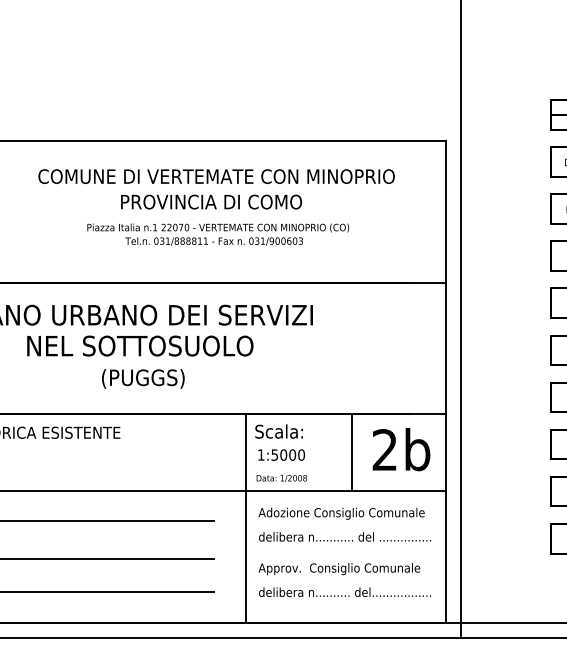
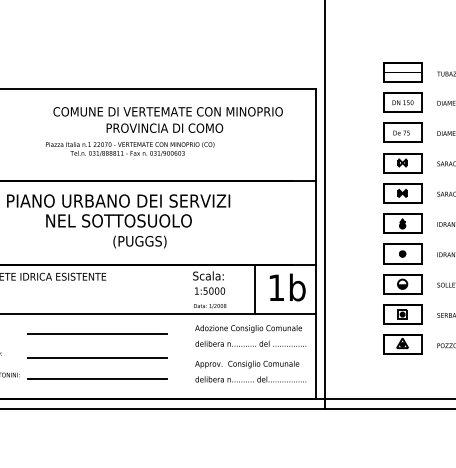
text: (218, 235) -> (130, 149), moved
text: (142, 378) -> (139, 241), moved
text: (383, 449) -> (275, 287), 2b -> 1b
line: (245, 517) -> (186, 331), removed

